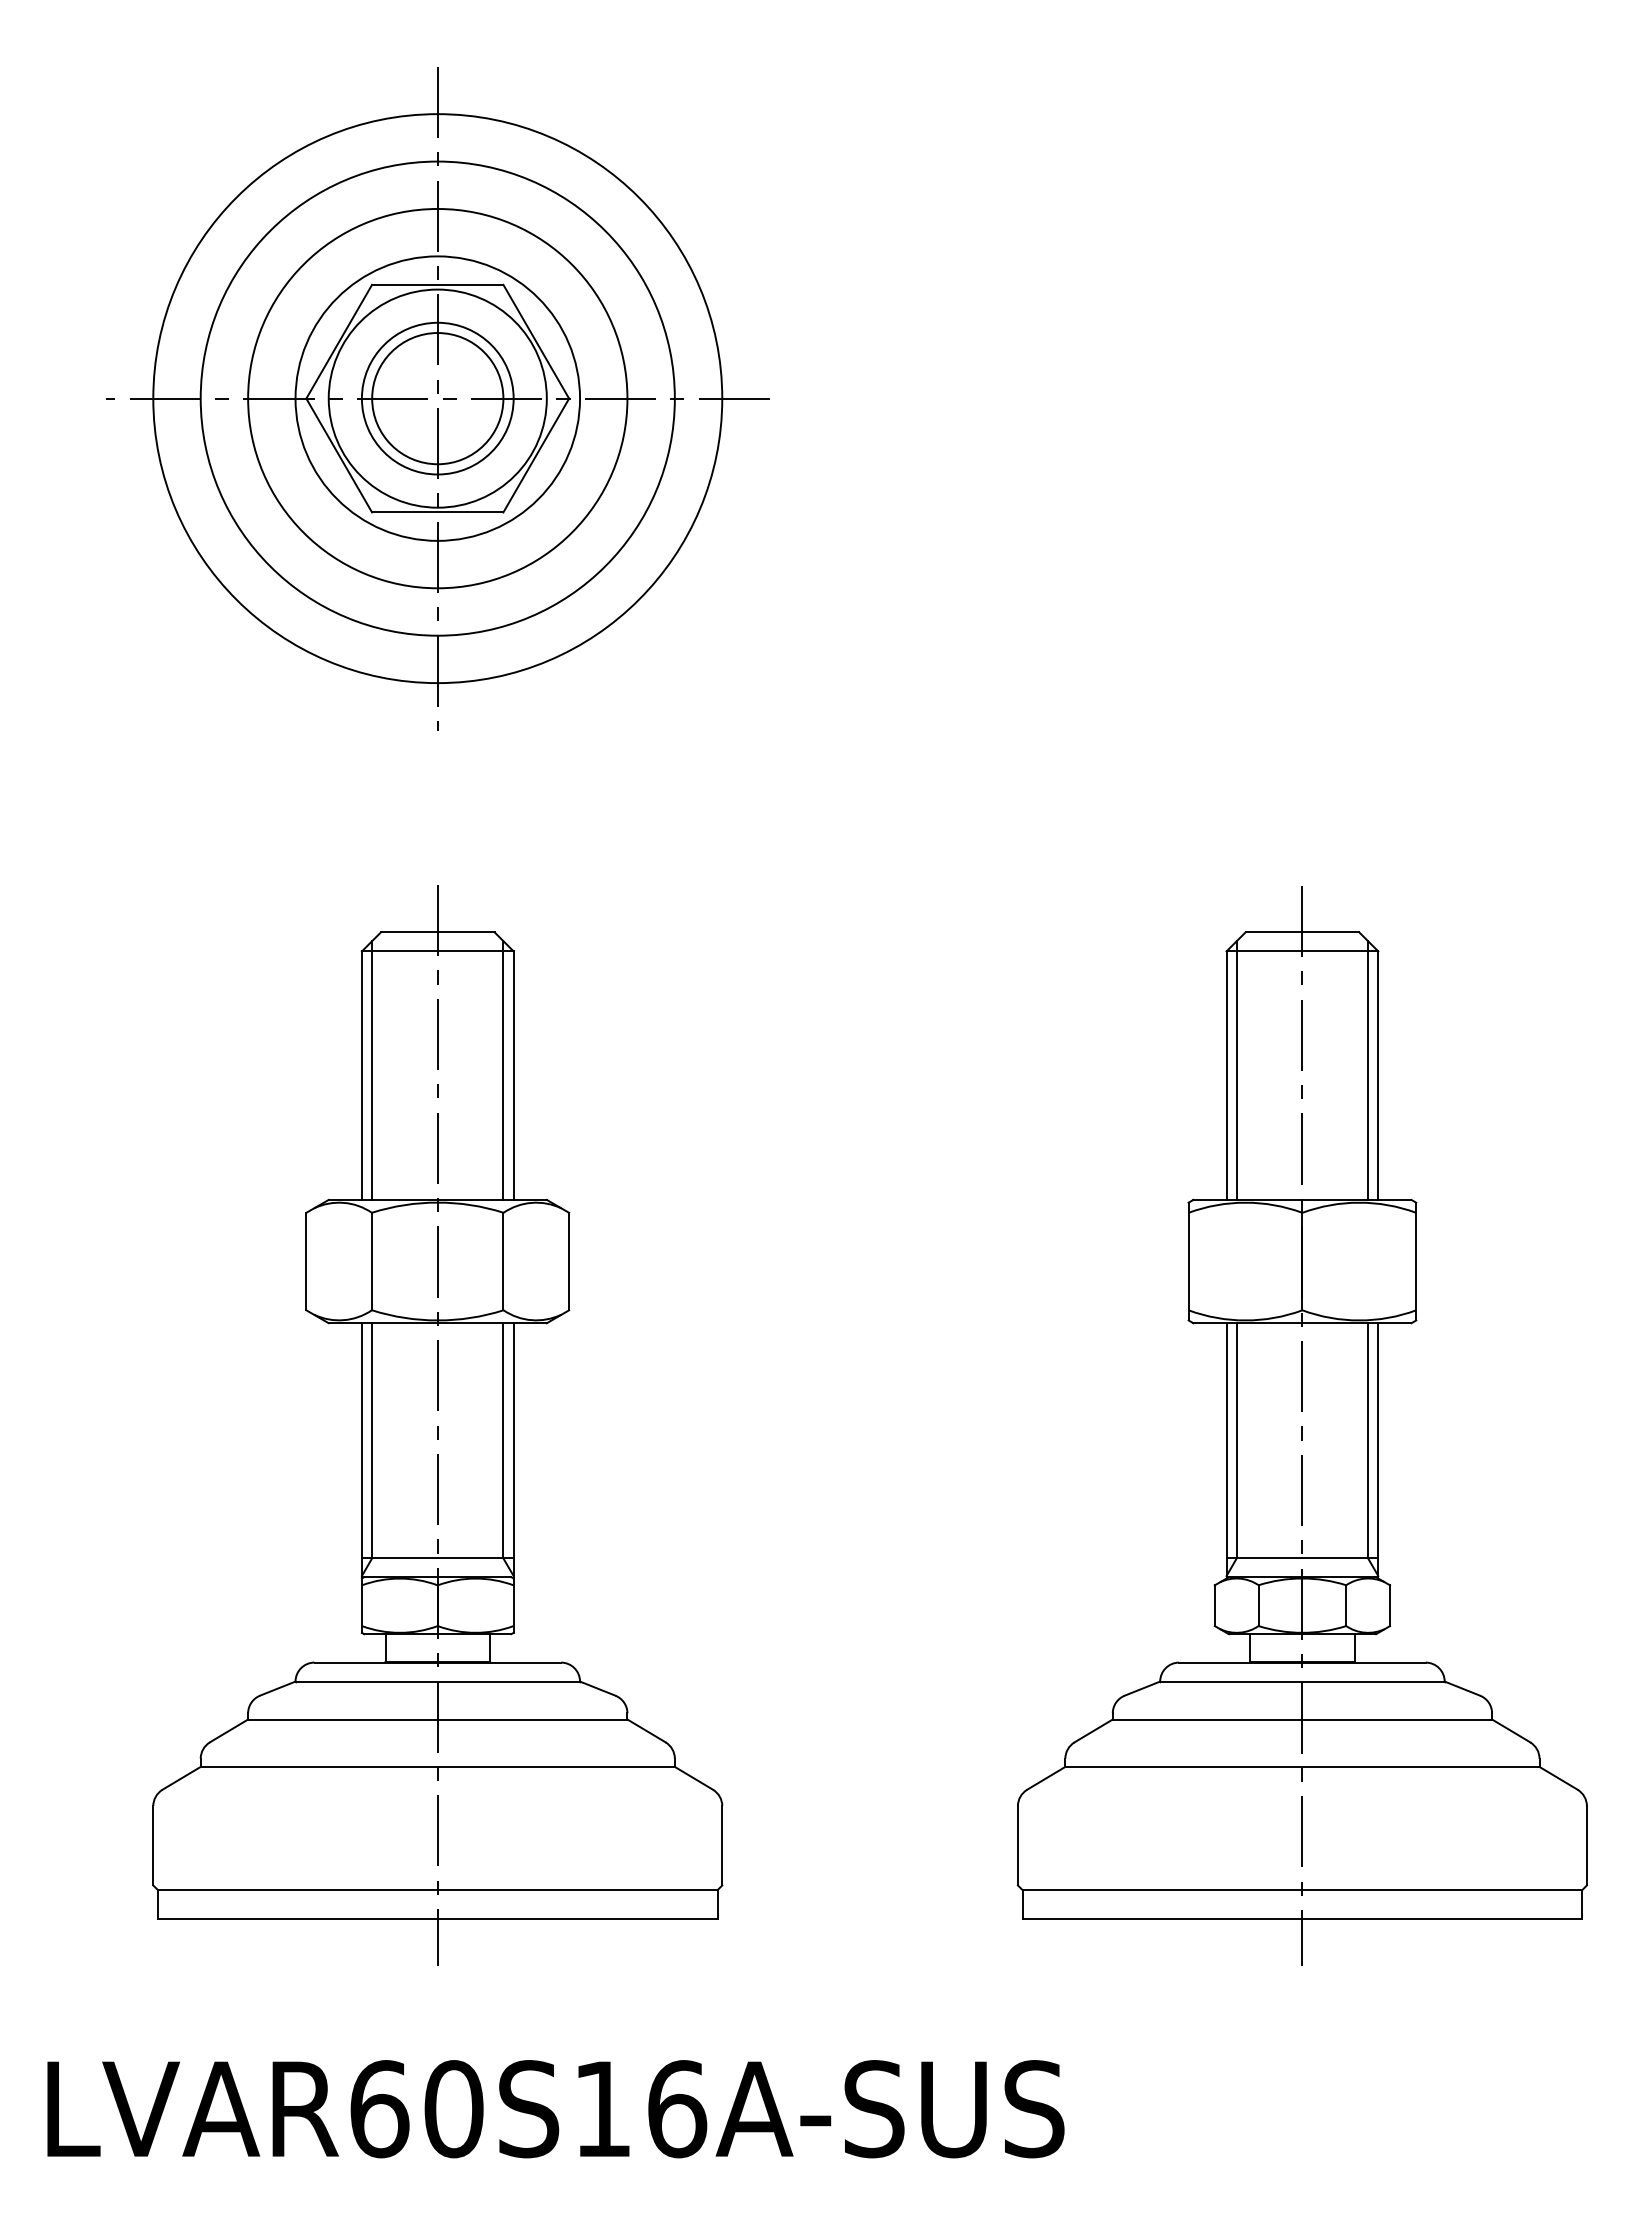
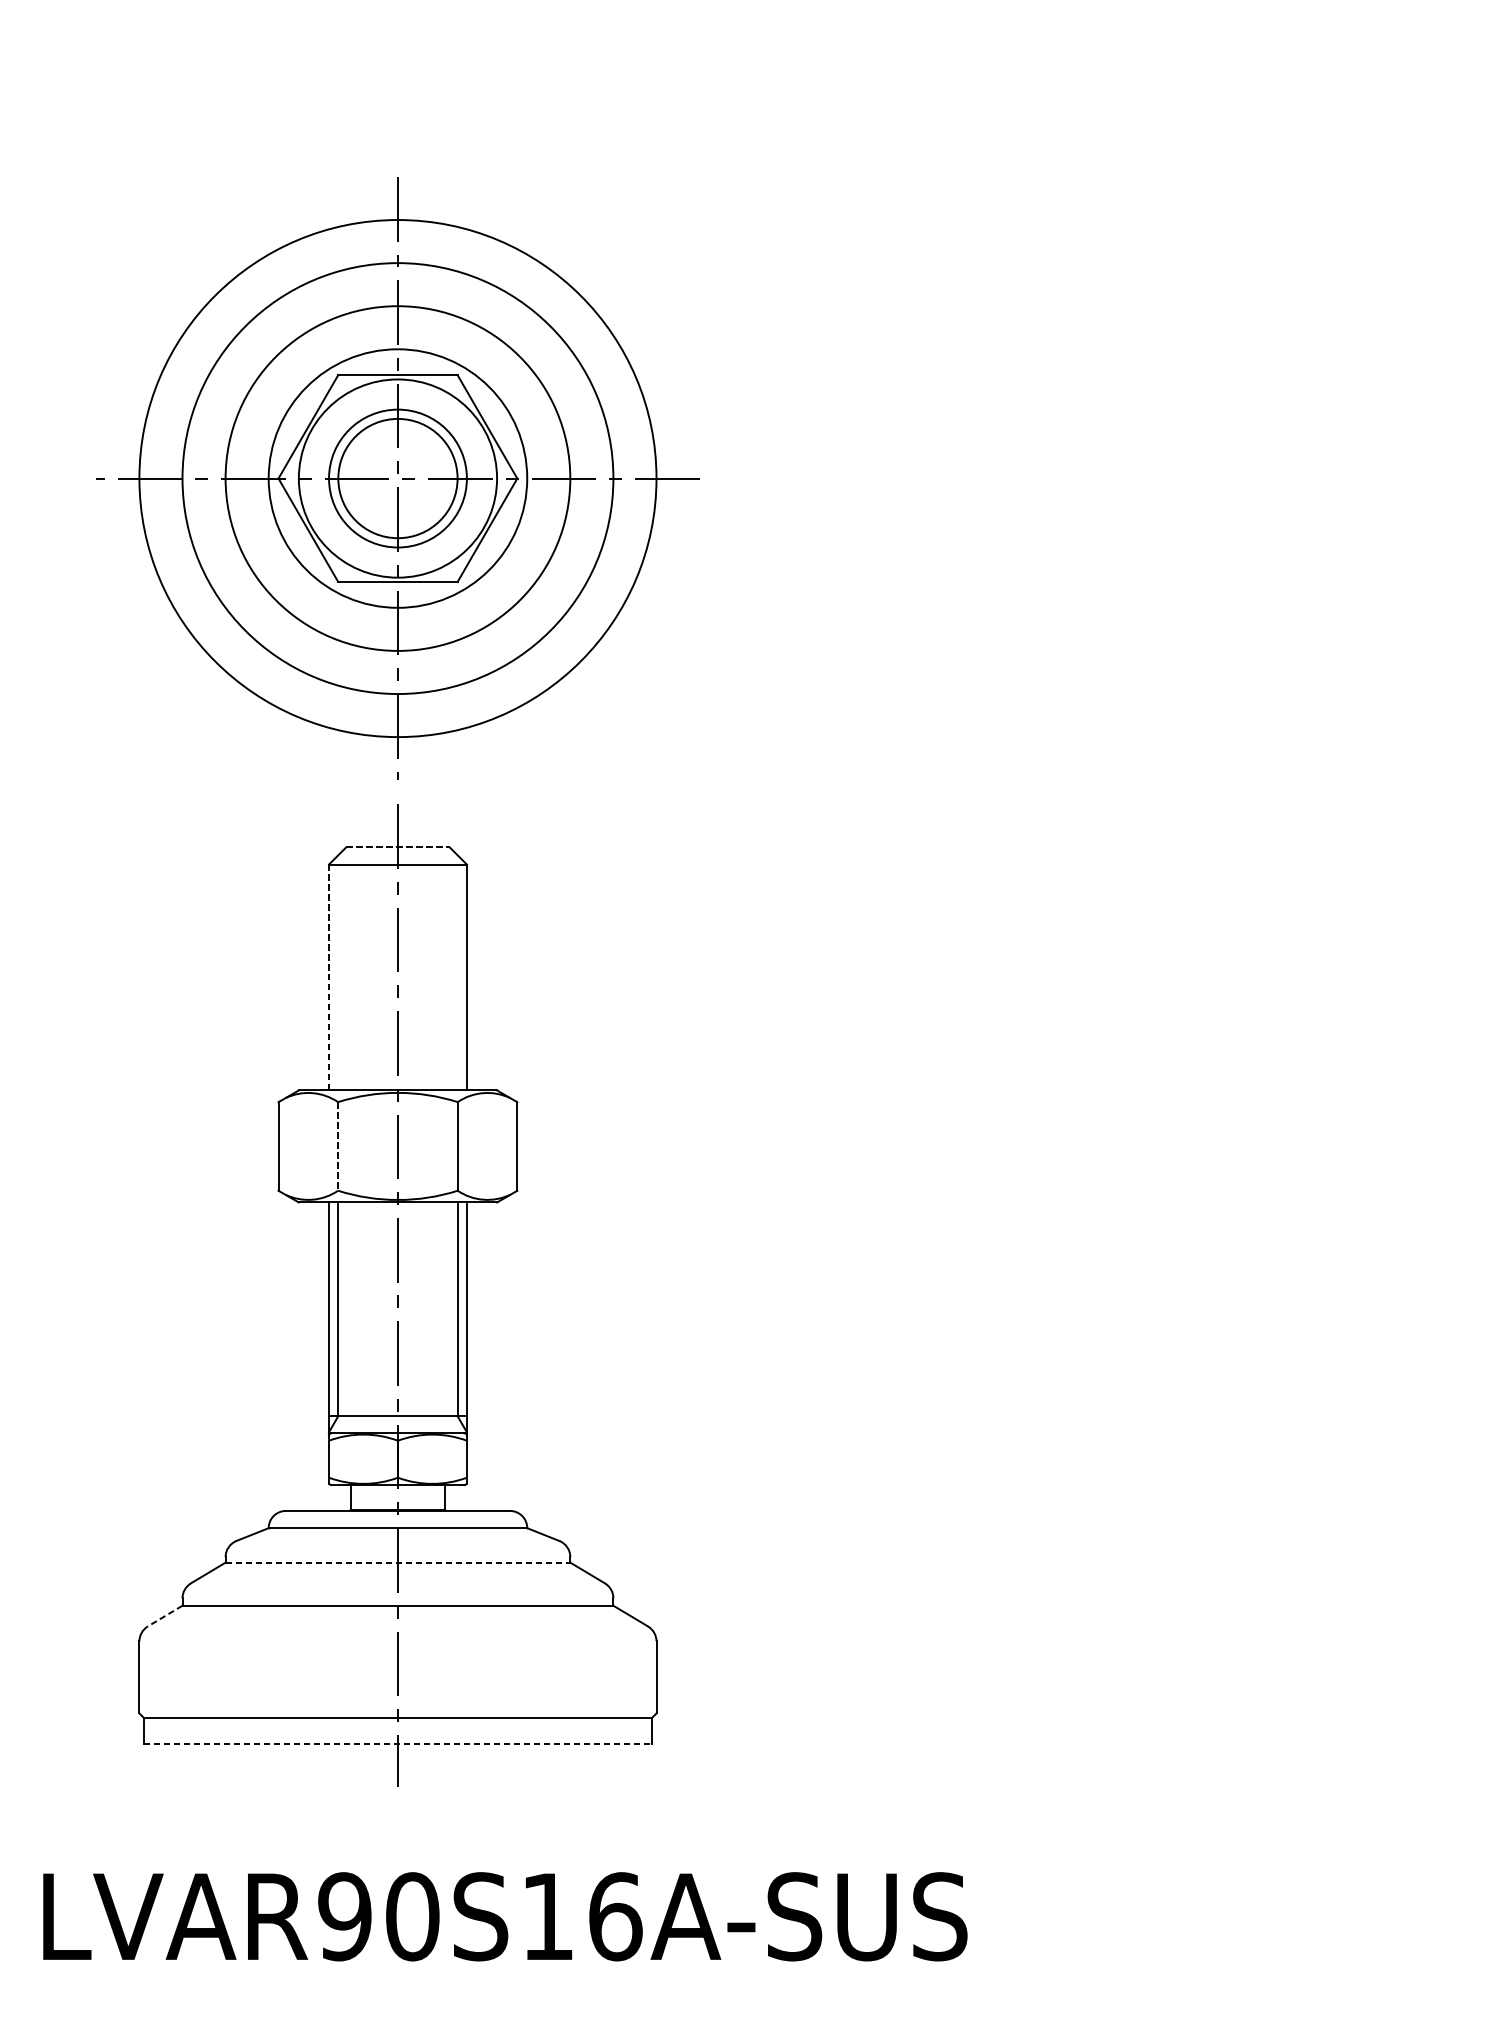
part: (437, 398) -> (397, 478), moved
line: (437, 932) -> (397, 847), solid -> dashed
line: (372, 1070) -> (338, 972), removed
line: (503, 1070) -> (457, 972), removed
line: (361, 1075) -> (328, 977), solid -> dashed
line: (372, 1261) -> (338, 1146), solid -> dashed
part: (1301, 1425) -> (1182, 1295), removed
line: (437, 1719) -> (397, 1562), solid -> dashed
line: (181, 1778) -> (165, 1616), solid -> dashed
line: (437, 1918) -> (397, 1743), solid -> dashed
text: (379, 2109) -> (344, 1917), LVAR60S16A-SUS -> LVAR90S16A-SUS

